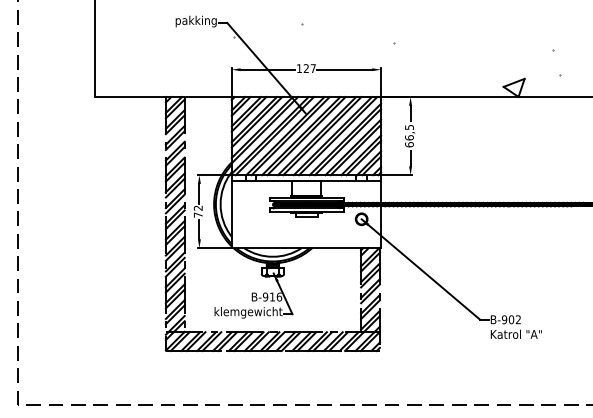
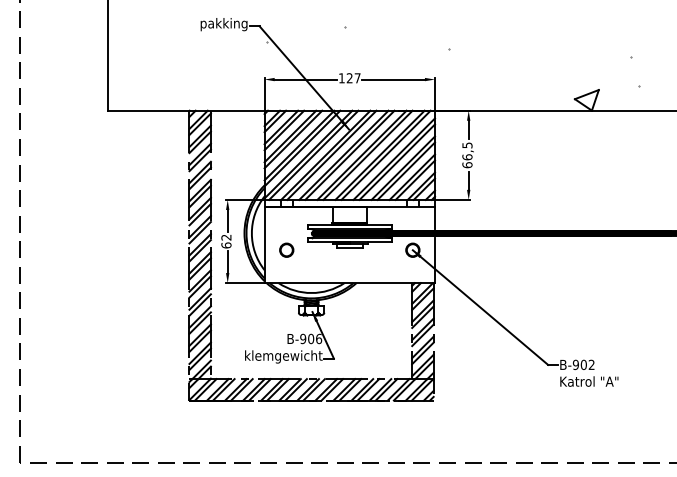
text: (198, 215) -> (226, 245), 72 -> 62
circle: (250, 218) -> (286, 249), added
text: (272, 296) -> (311, 338), B-916 -> B-906

